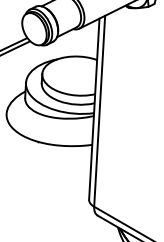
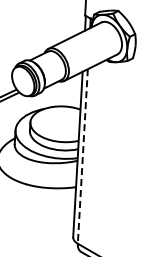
line: (99, 111) -> (82, 156), solid -> dashed

